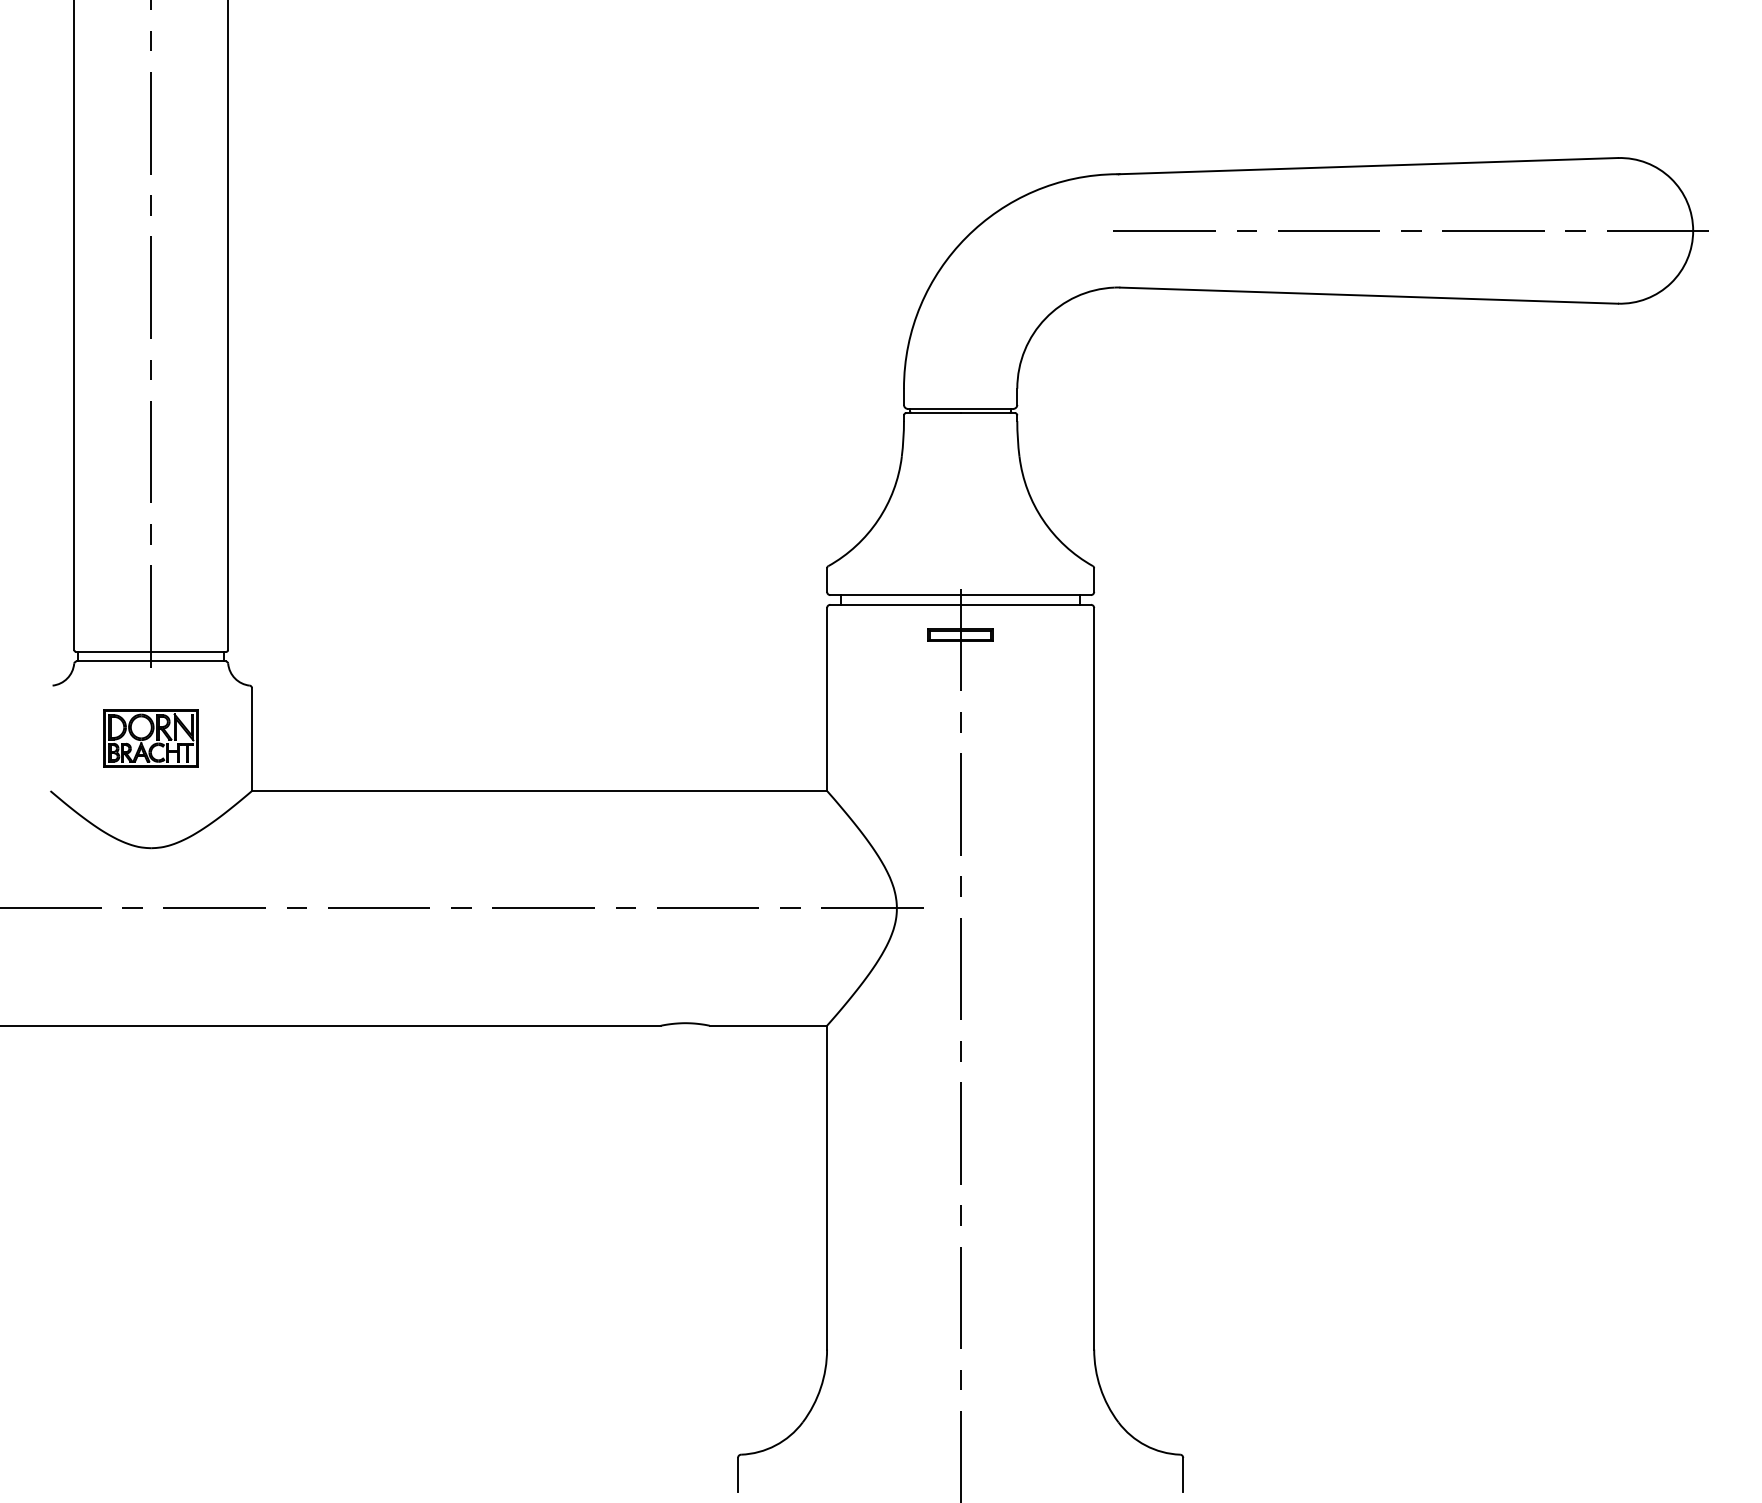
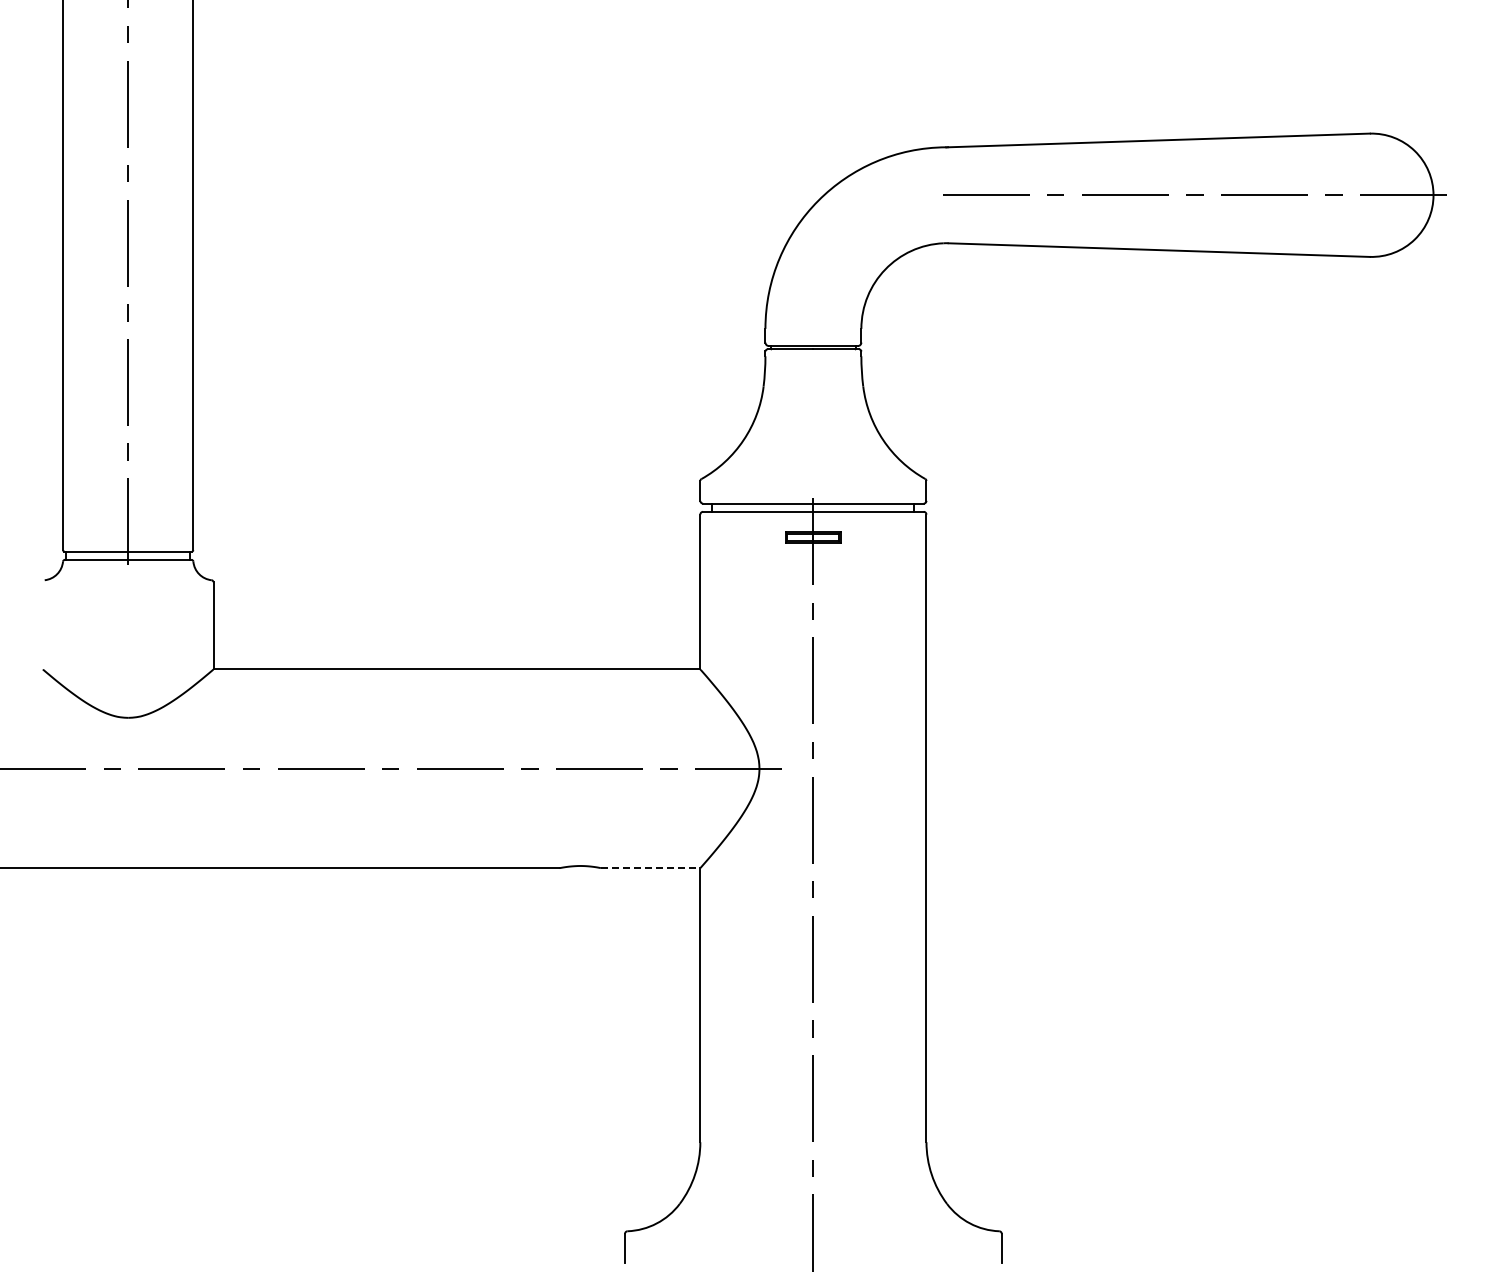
part: (150, 737) -> (127, 624), removed
line: (768, 1026) -> (650, 868), solid -> dashed

